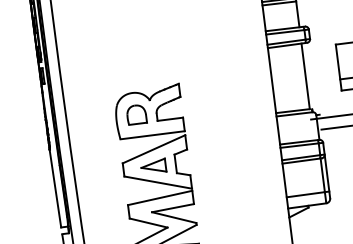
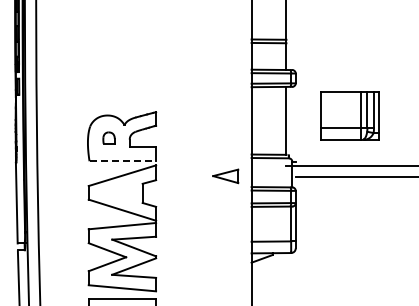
part: (135, 114) -> (108, 137), size x0.6
line: (153, 135) -> (123, 161), solid -> dashed
part: (153, 166) -> (225, 176), moved

